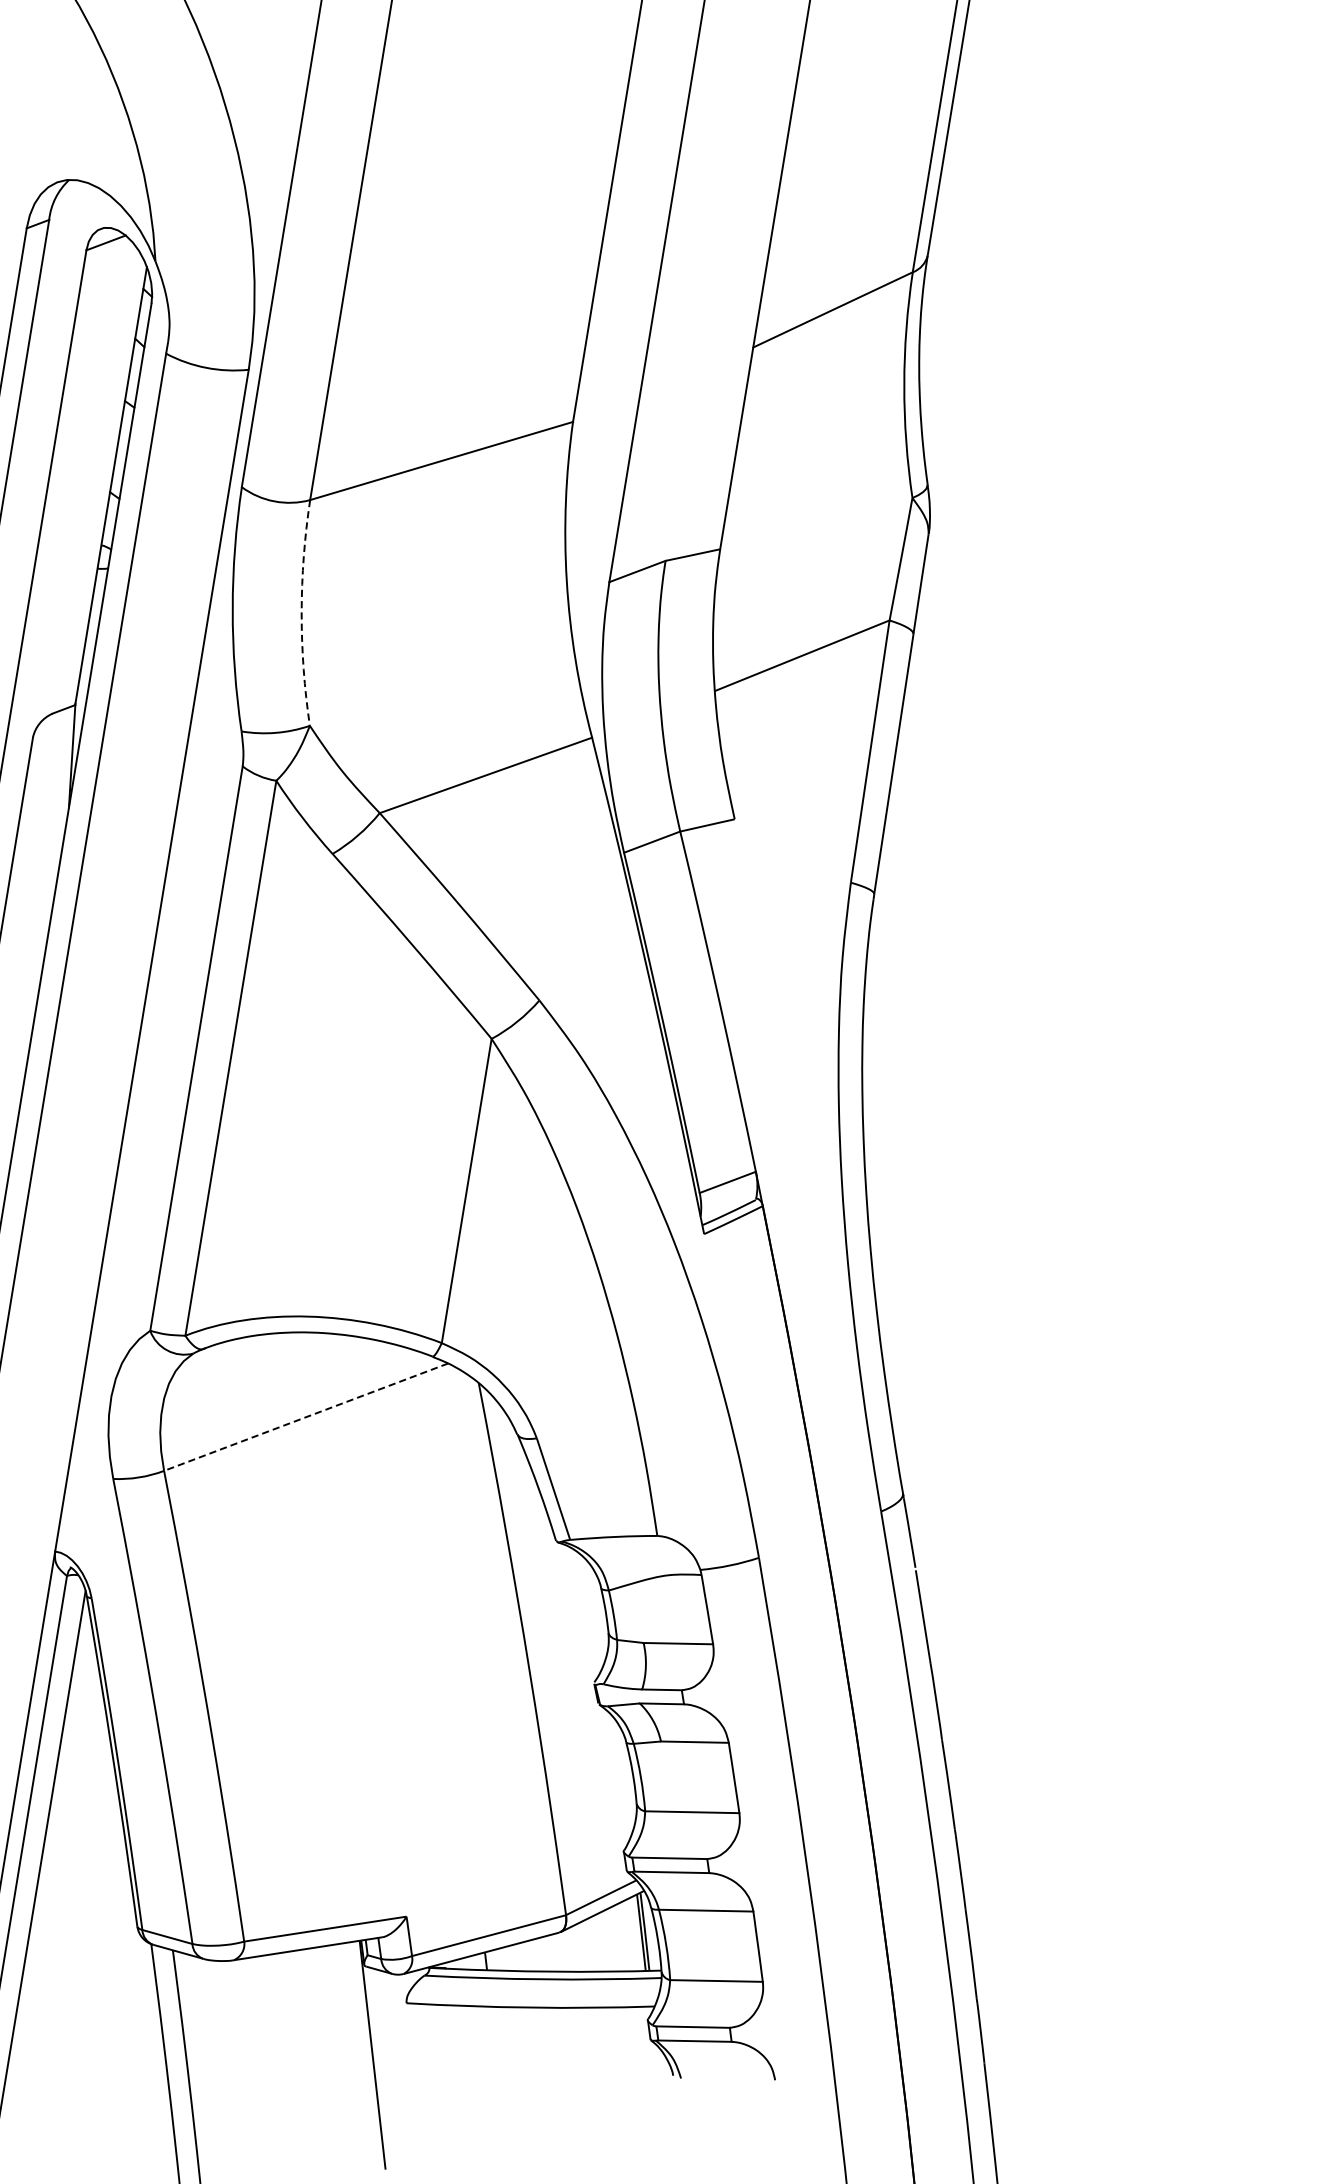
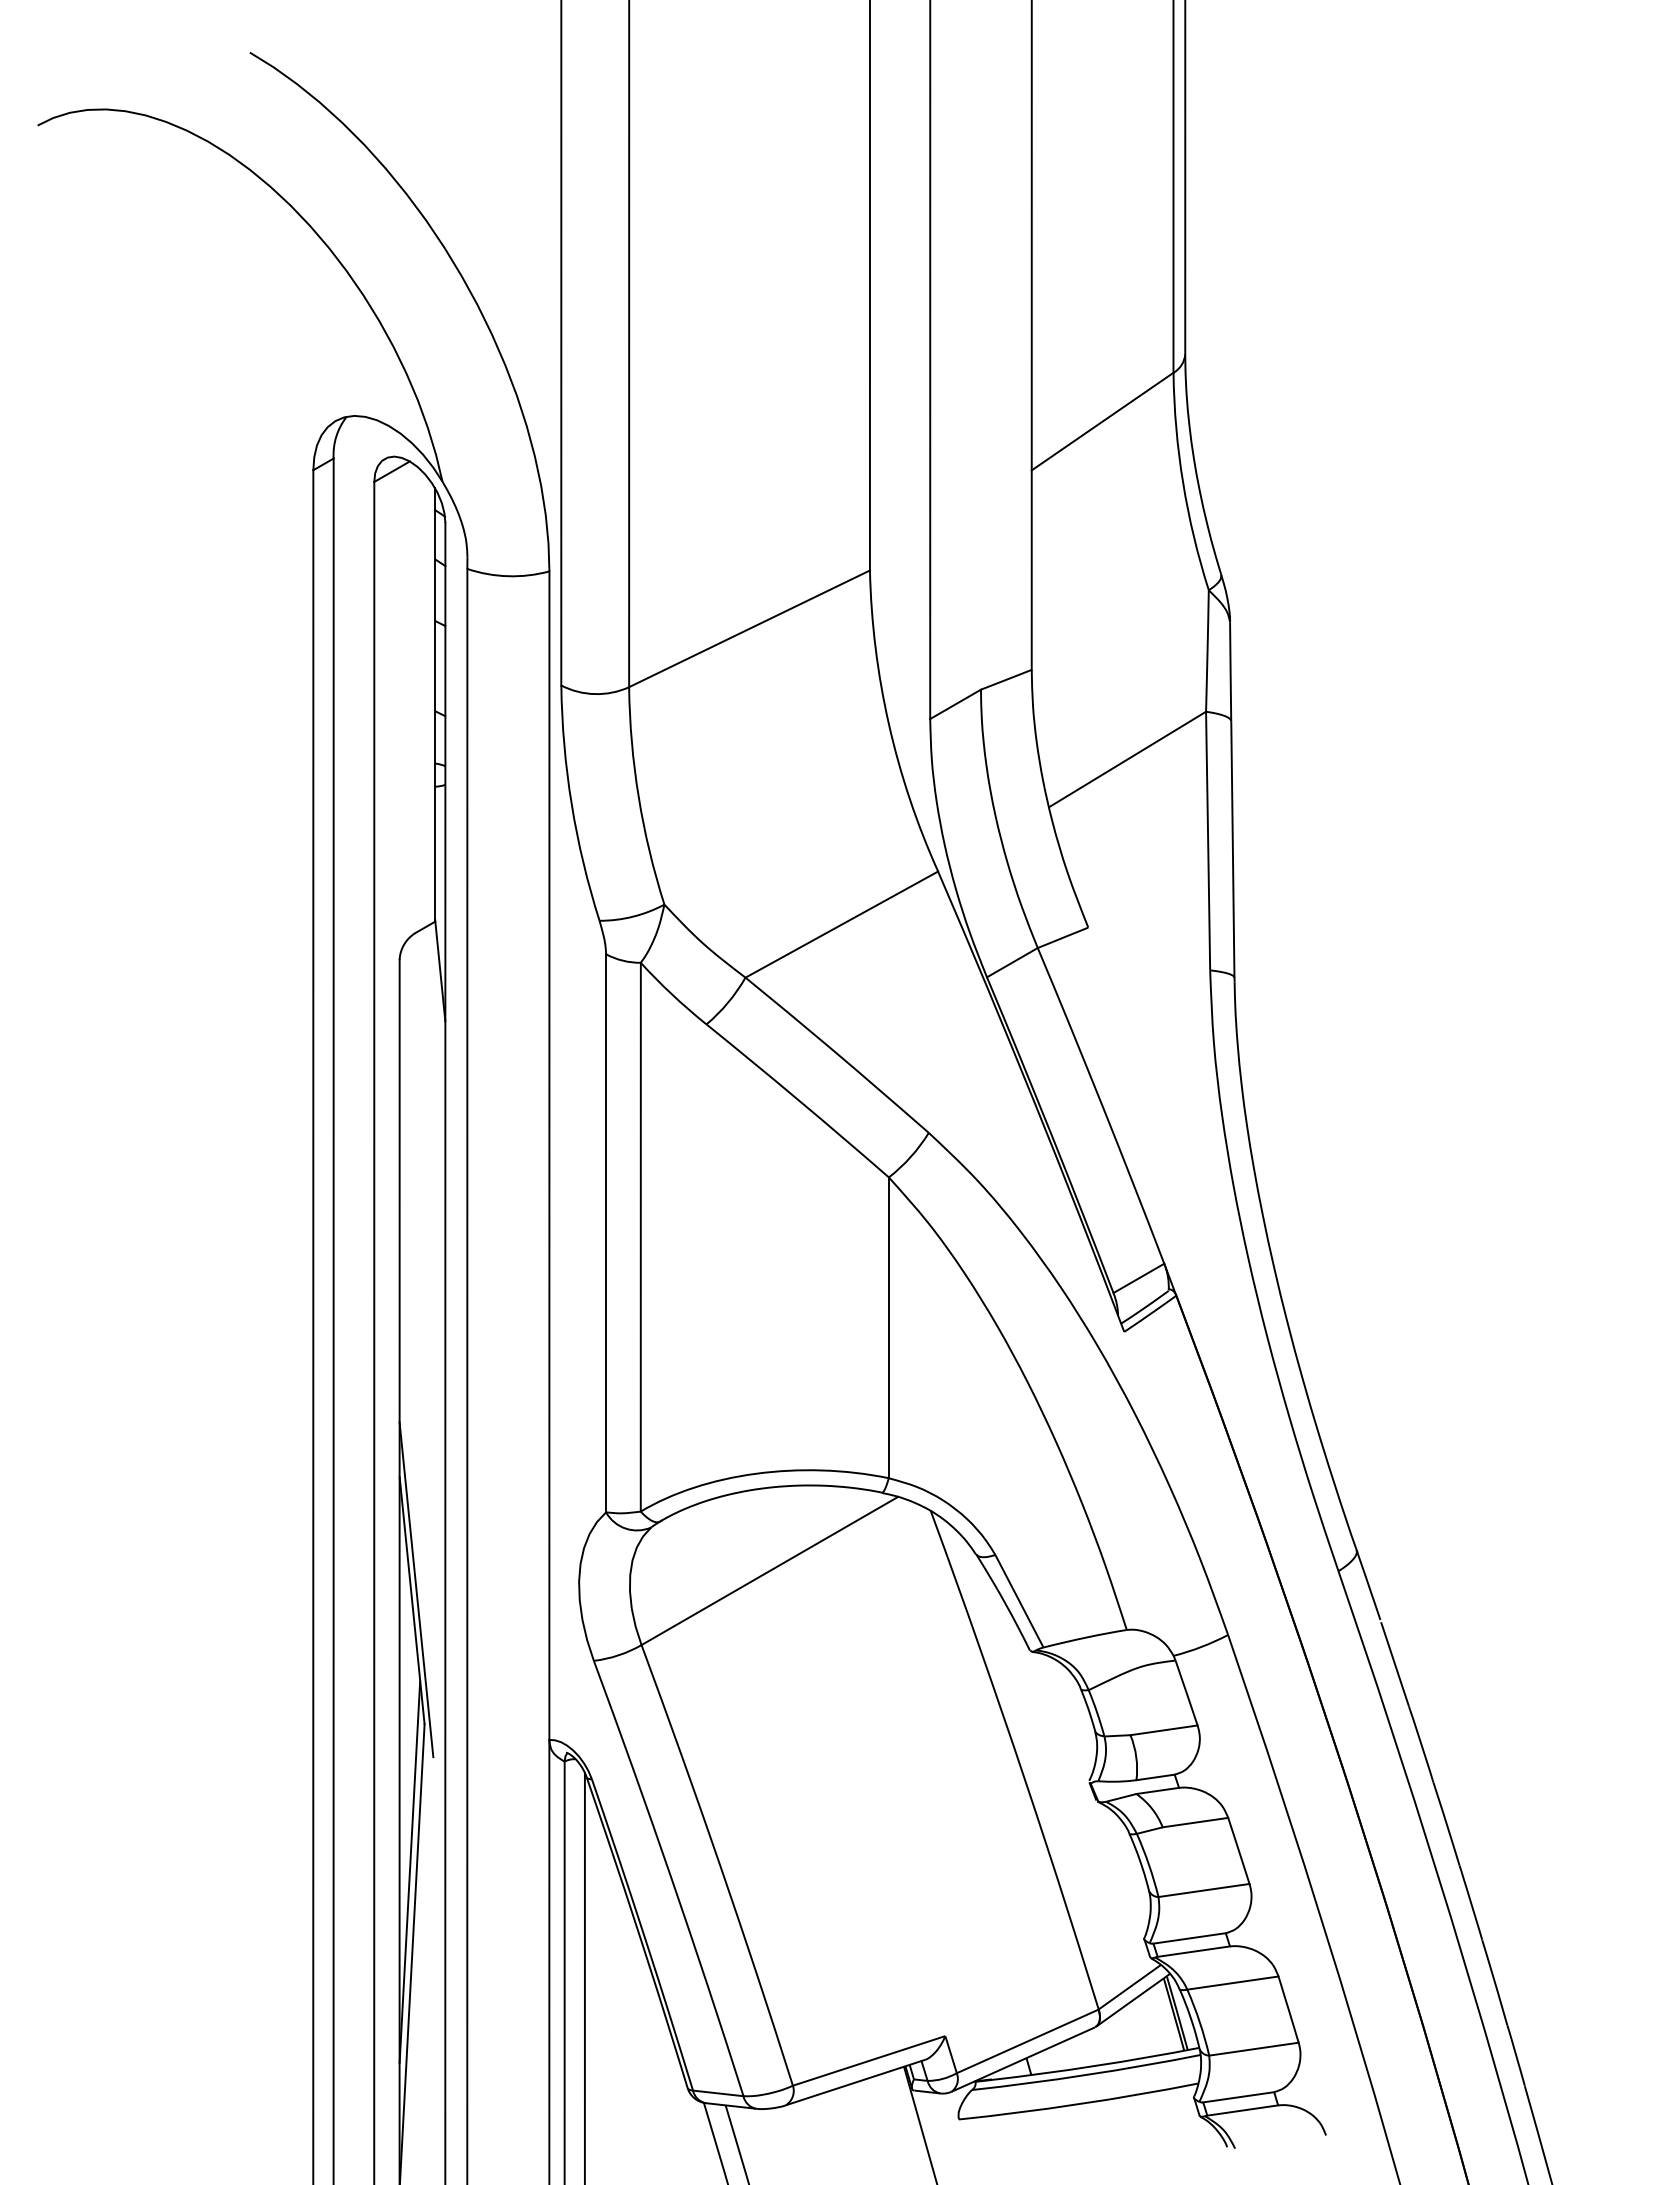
arc: (301, 613) -> (638, 797), dashed -> solid
line: (305, 1417) -> (769, 1571), dashed -> solid

